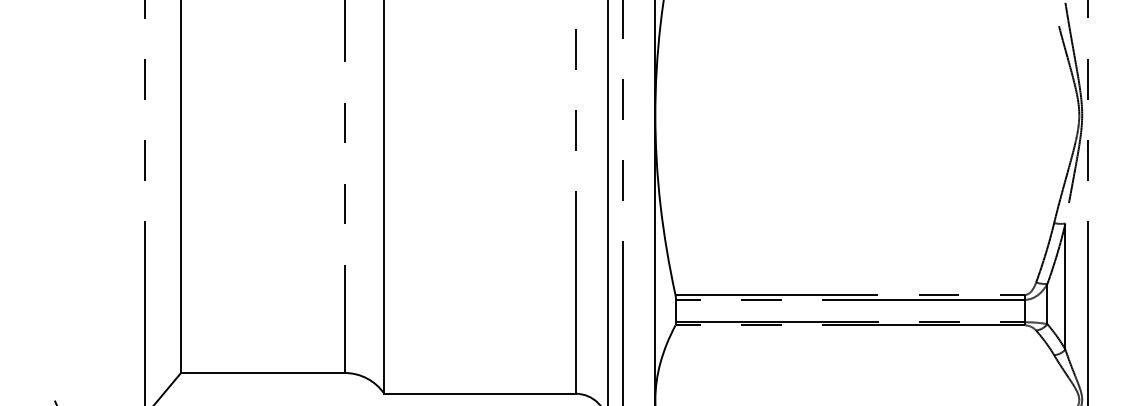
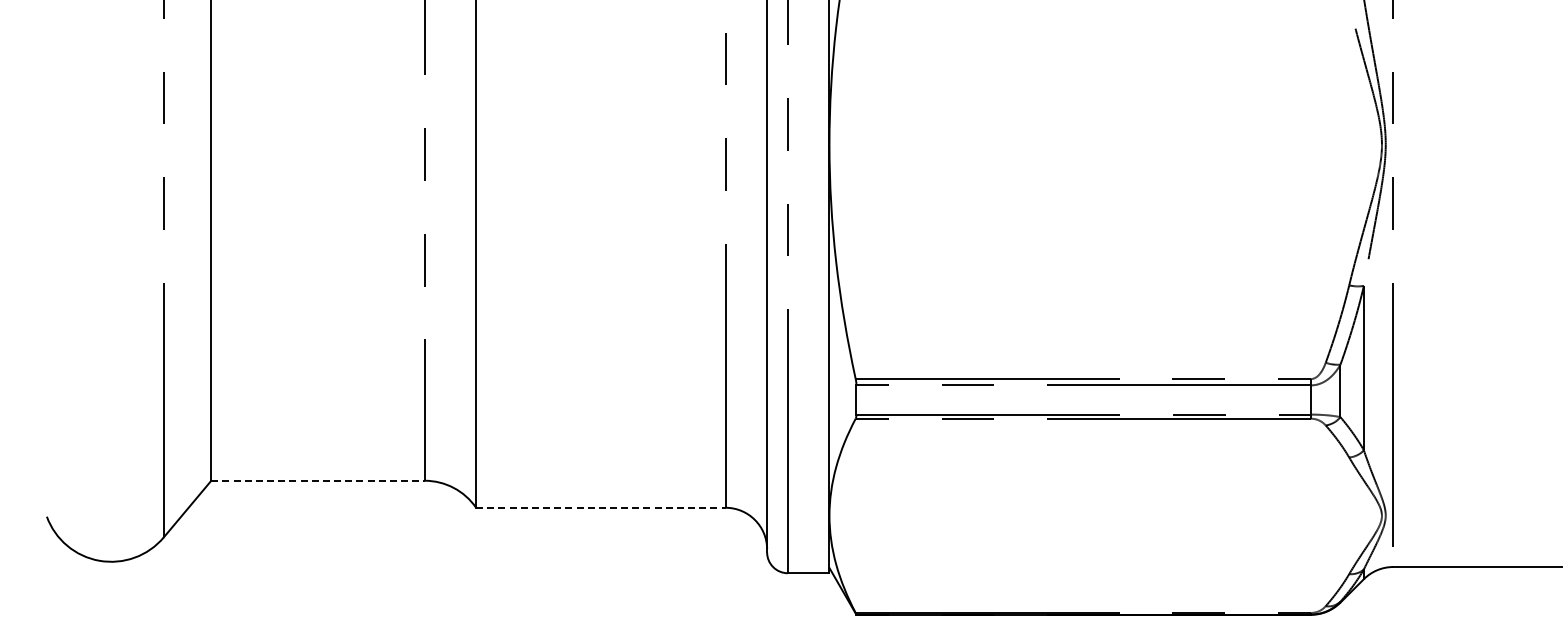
line: (263, 372) -> (318, 480), solid -> dashed
line: (479, 393) -> (600, 507), solid -> dashed

